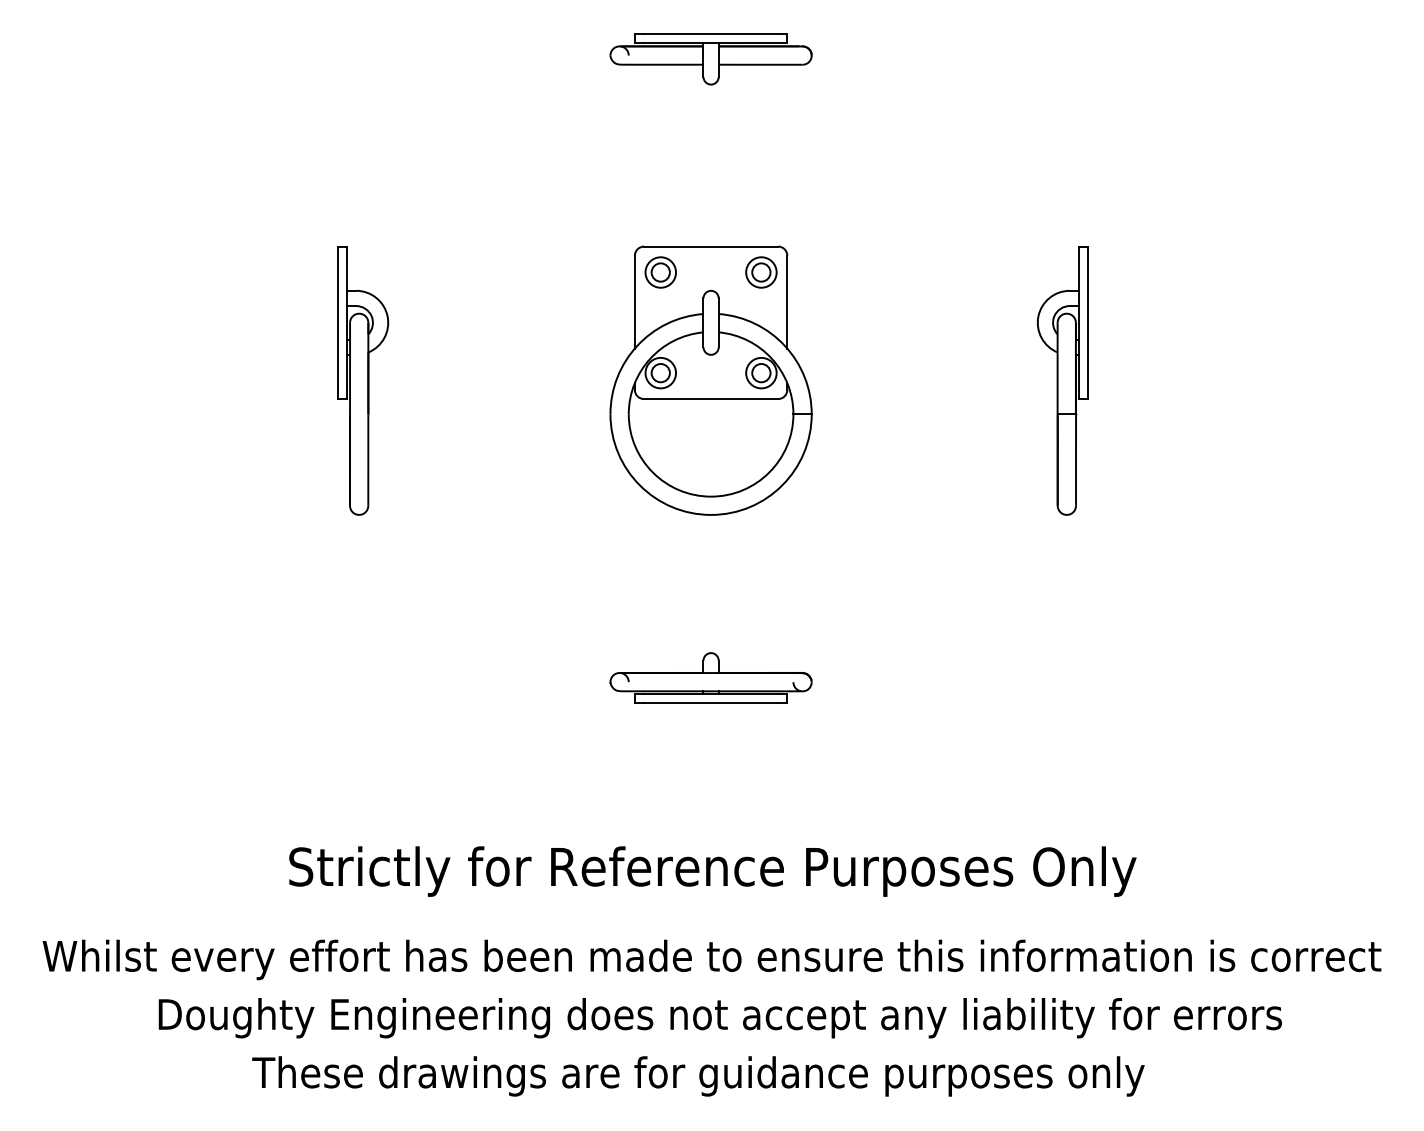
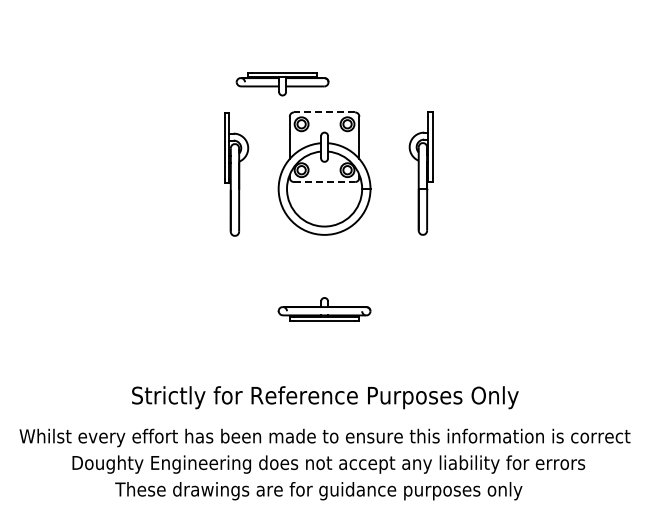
part: (710, 60) -> (282, 84), moved
line: (710, 246) -> (324, 112), solid -> dashed
part: (362, 380) -> (236, 174), moved
part: (1061, 380) -> (420, 173), moved
line: (710, 400) -> (324, 182), solid -> dashed

